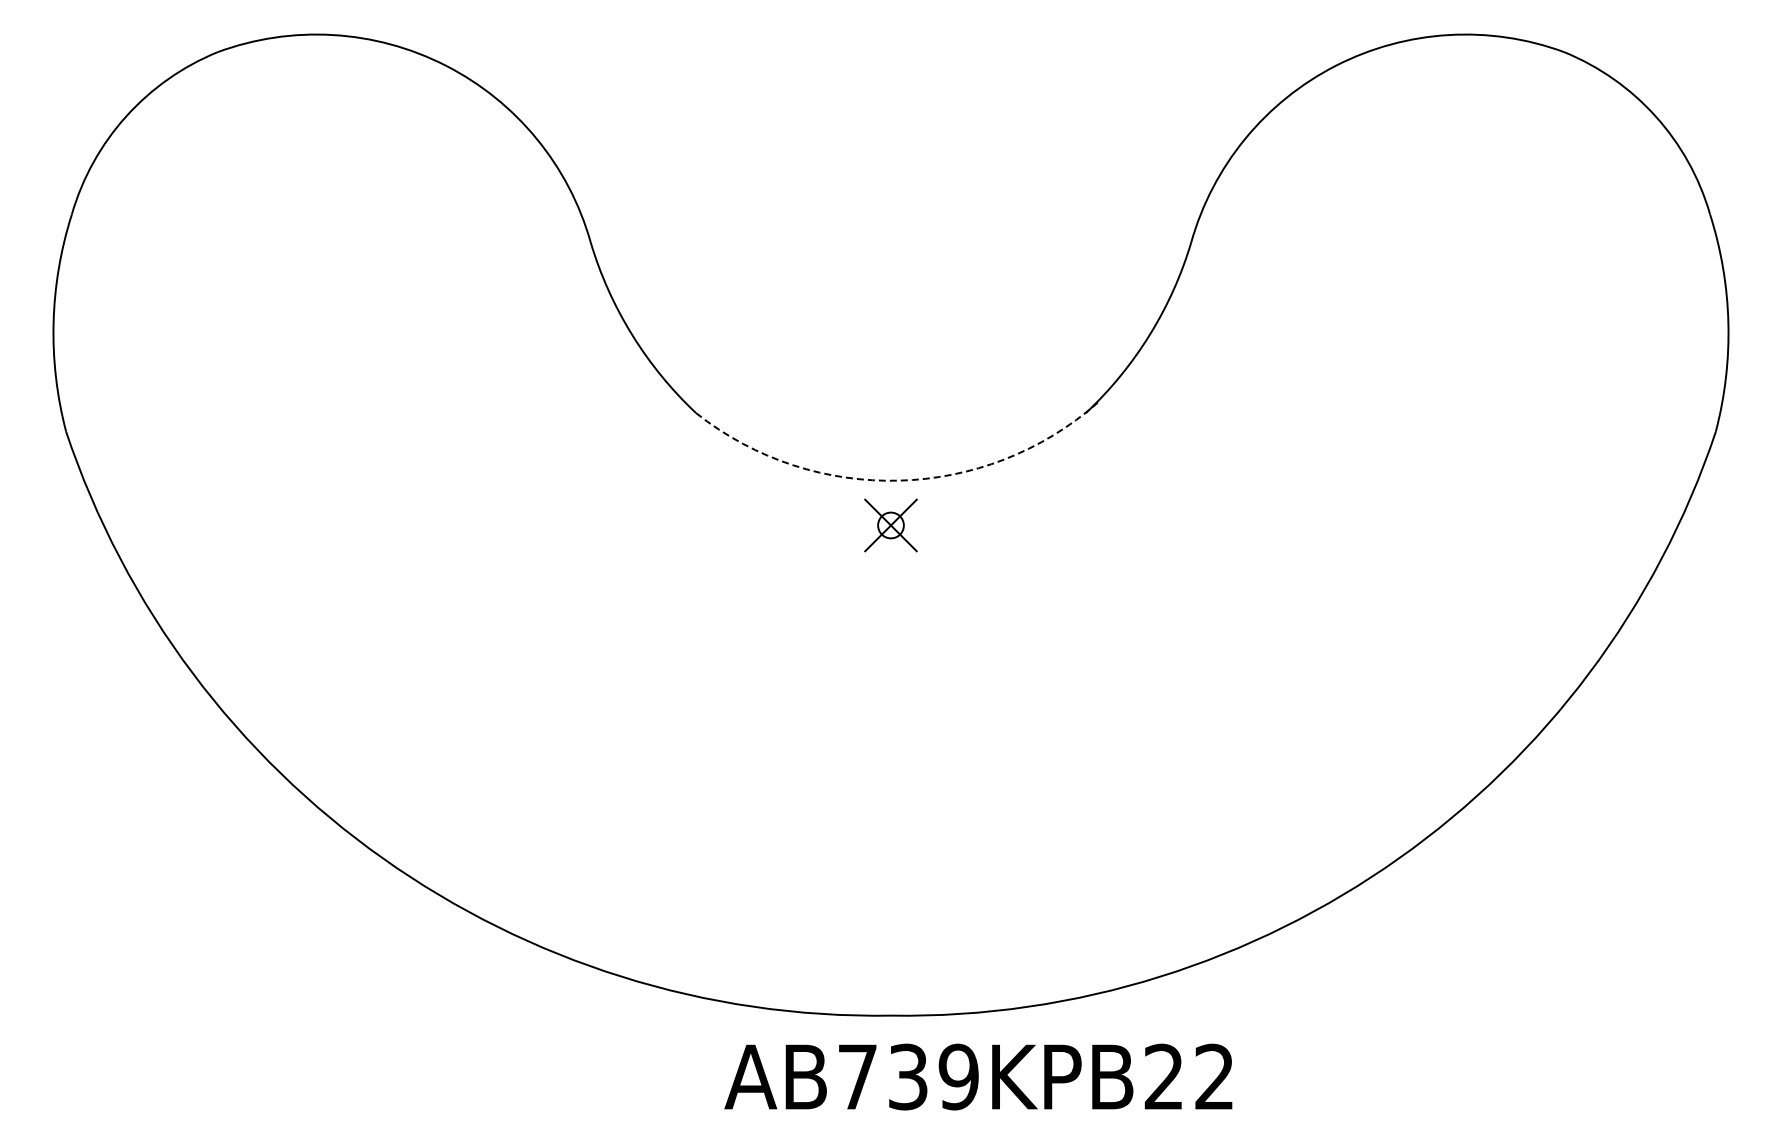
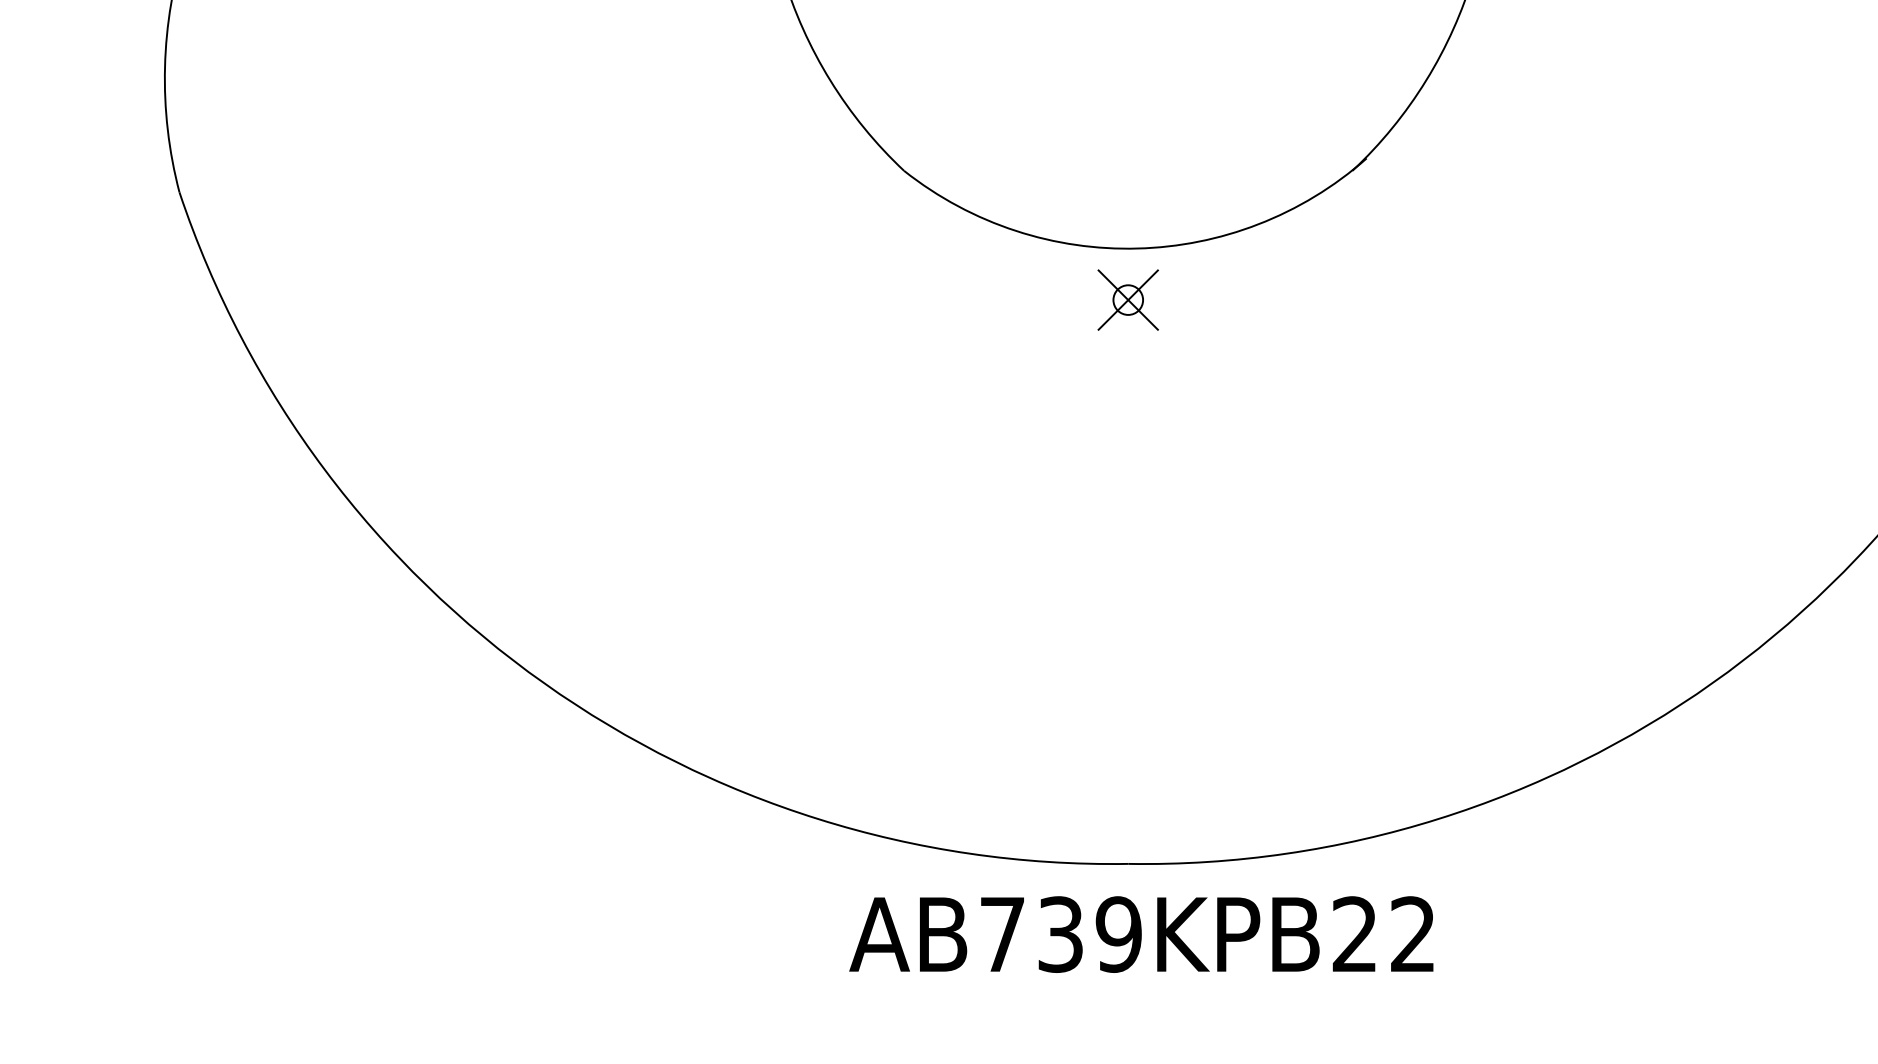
arc: (899, 480) -> (1138, 248), dashed -> solid
text: (978, 1076) -> (1141, 933), moved

